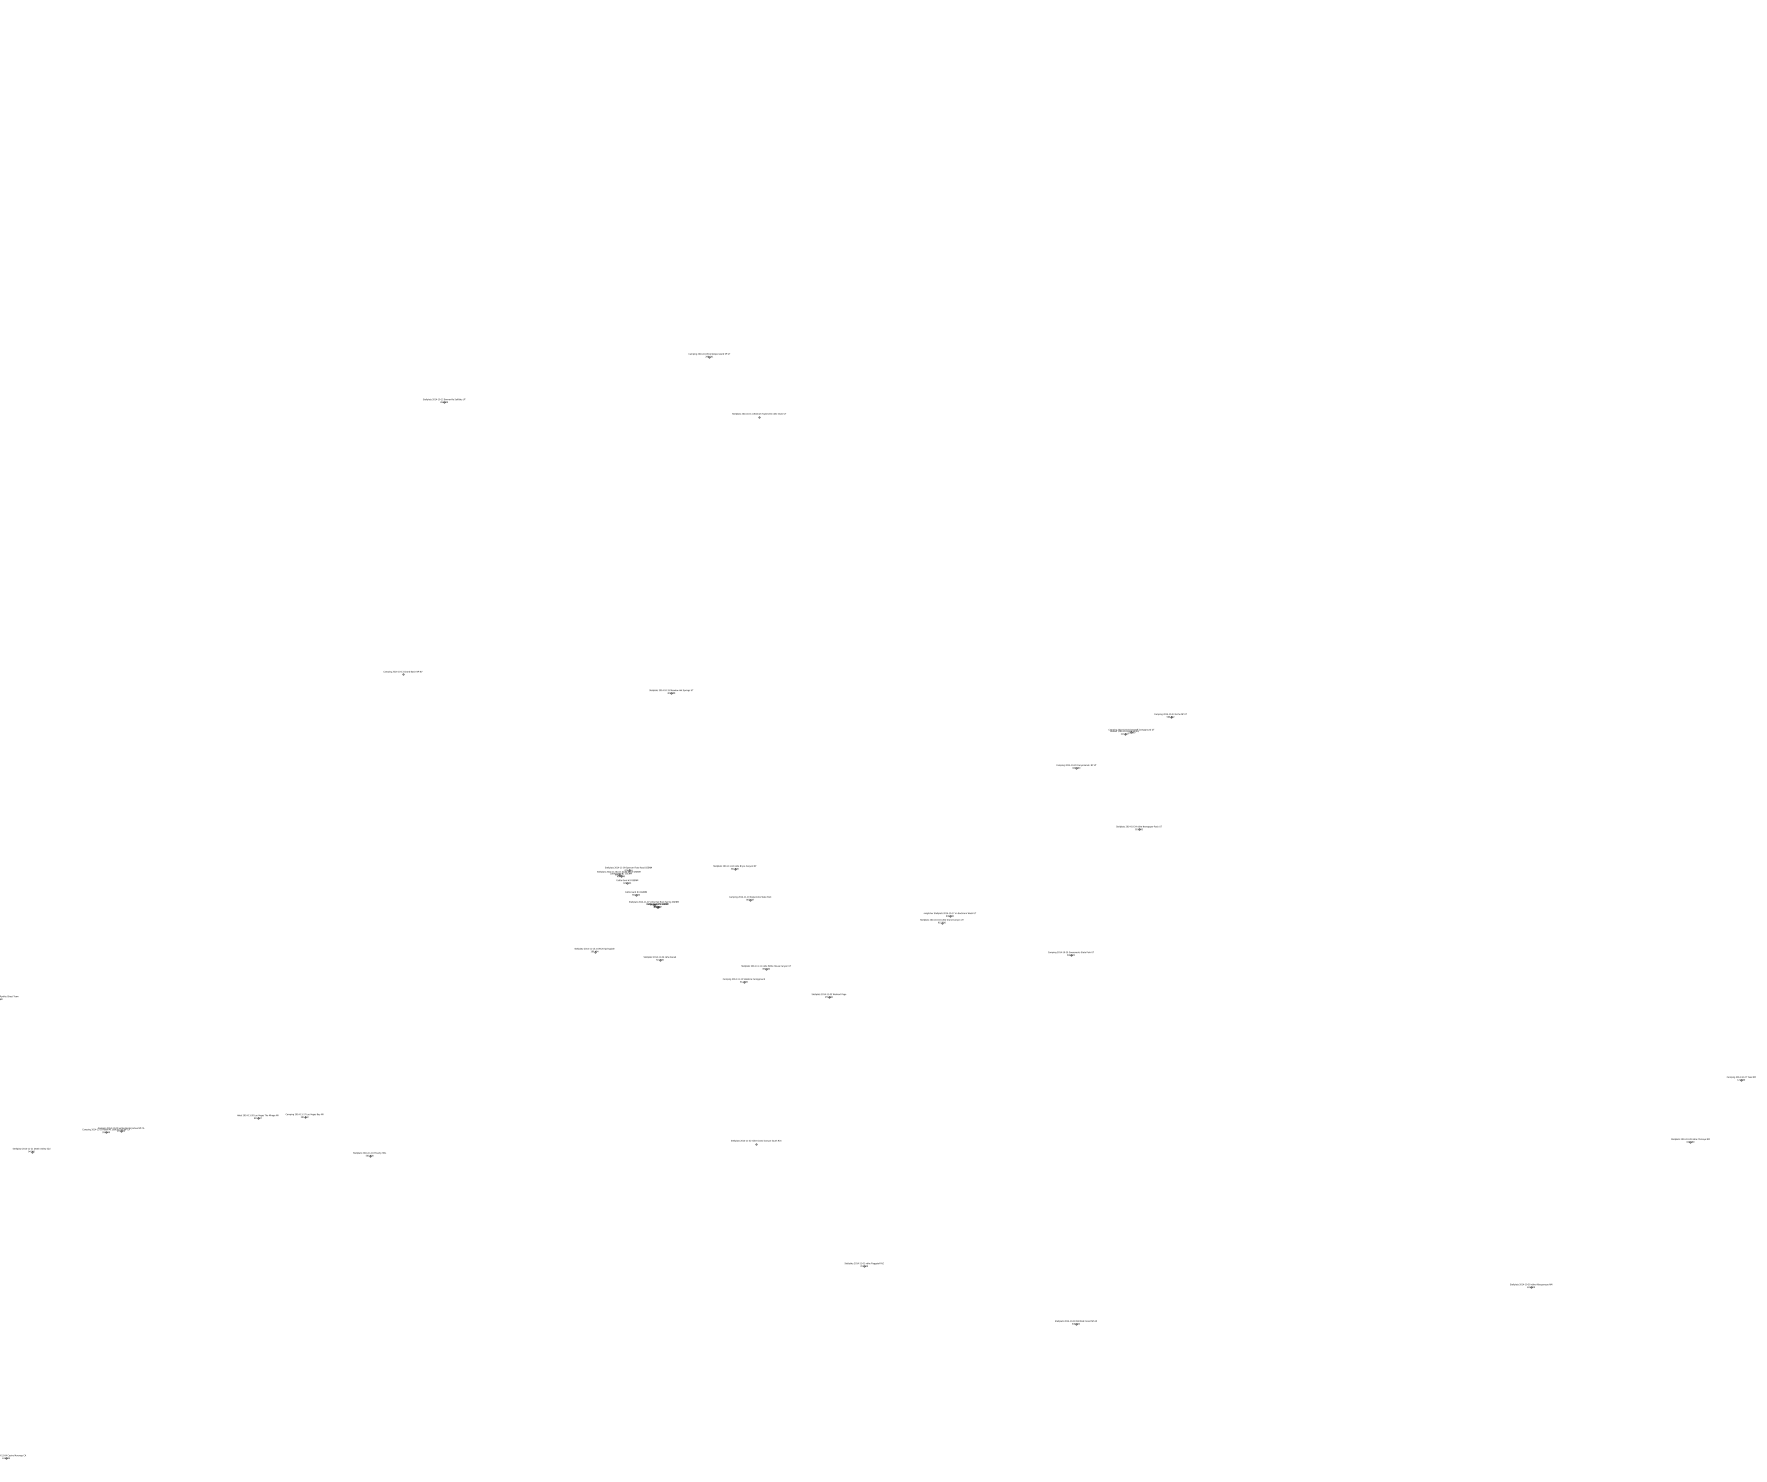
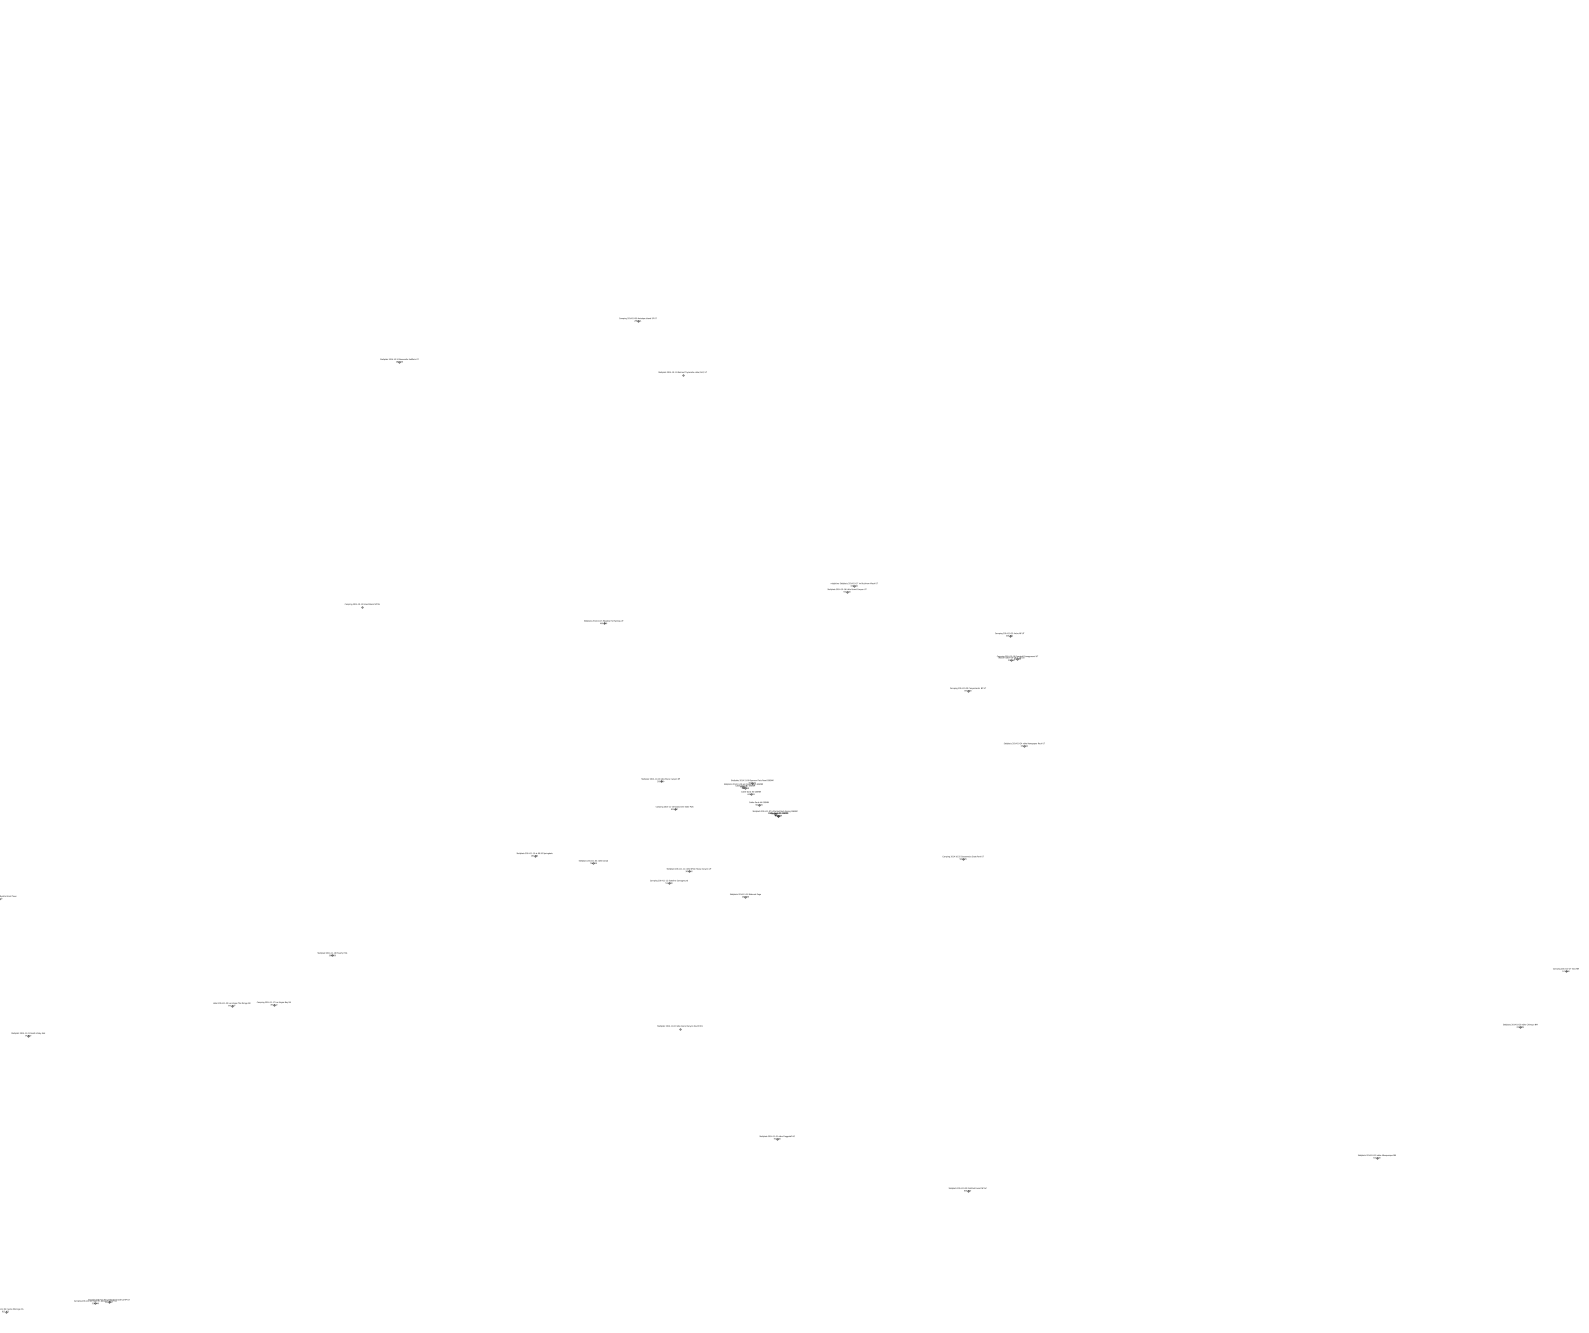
part: (1170, 715) -> (1009, 634), moved
part: (637, 887) -> (760, 798), moved
part: (947, 917) -> (852, 587), moved
part: (112, 1130) -> (101, 1301), moved
part: (368, 1154) -> (331, 954), moved

